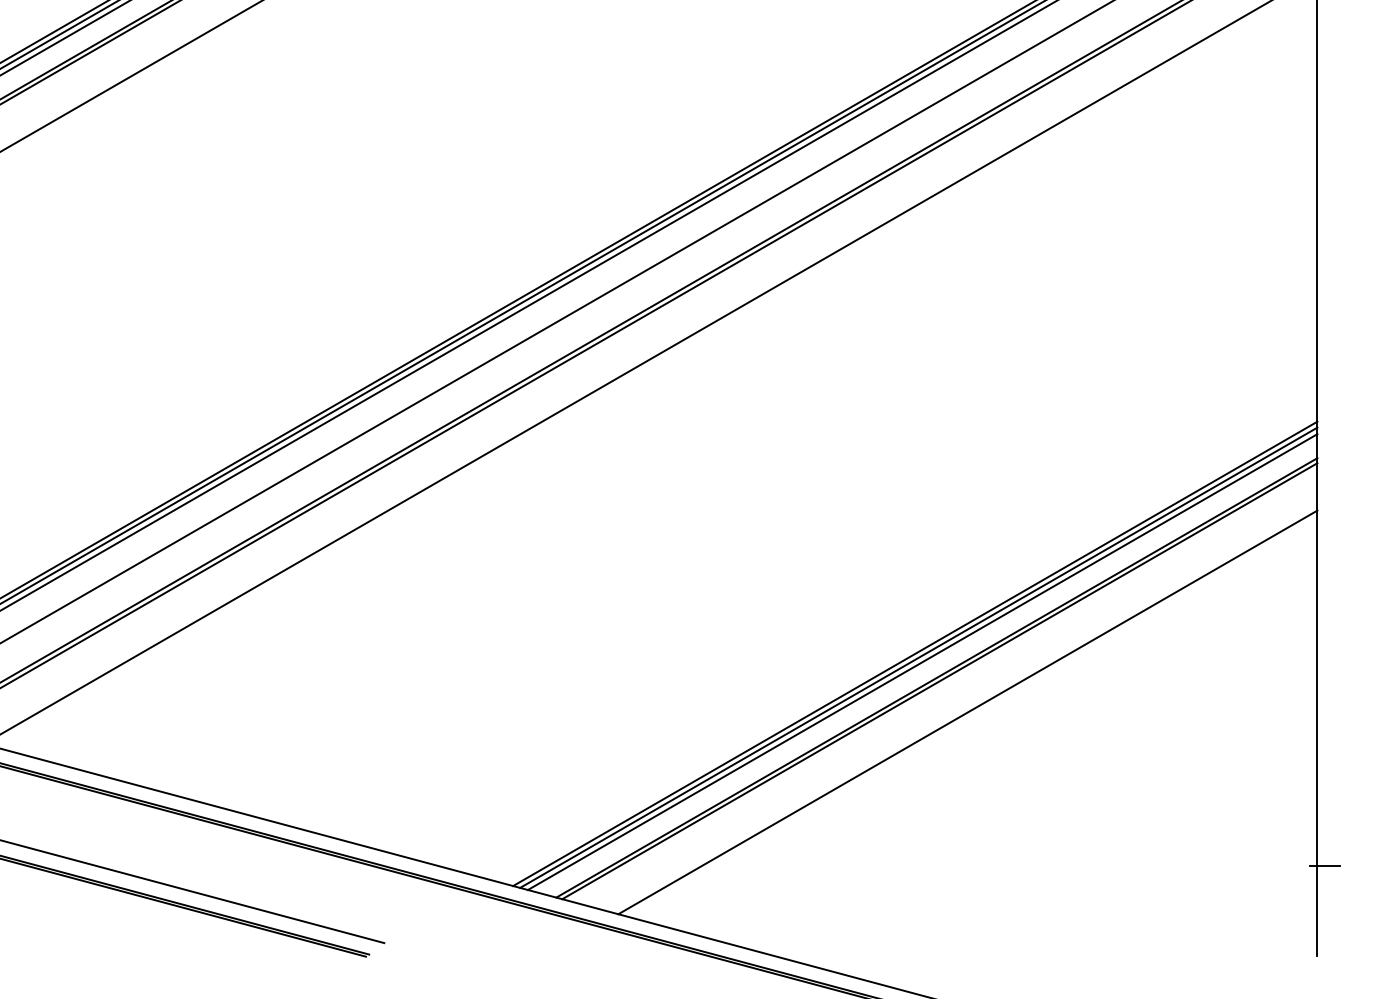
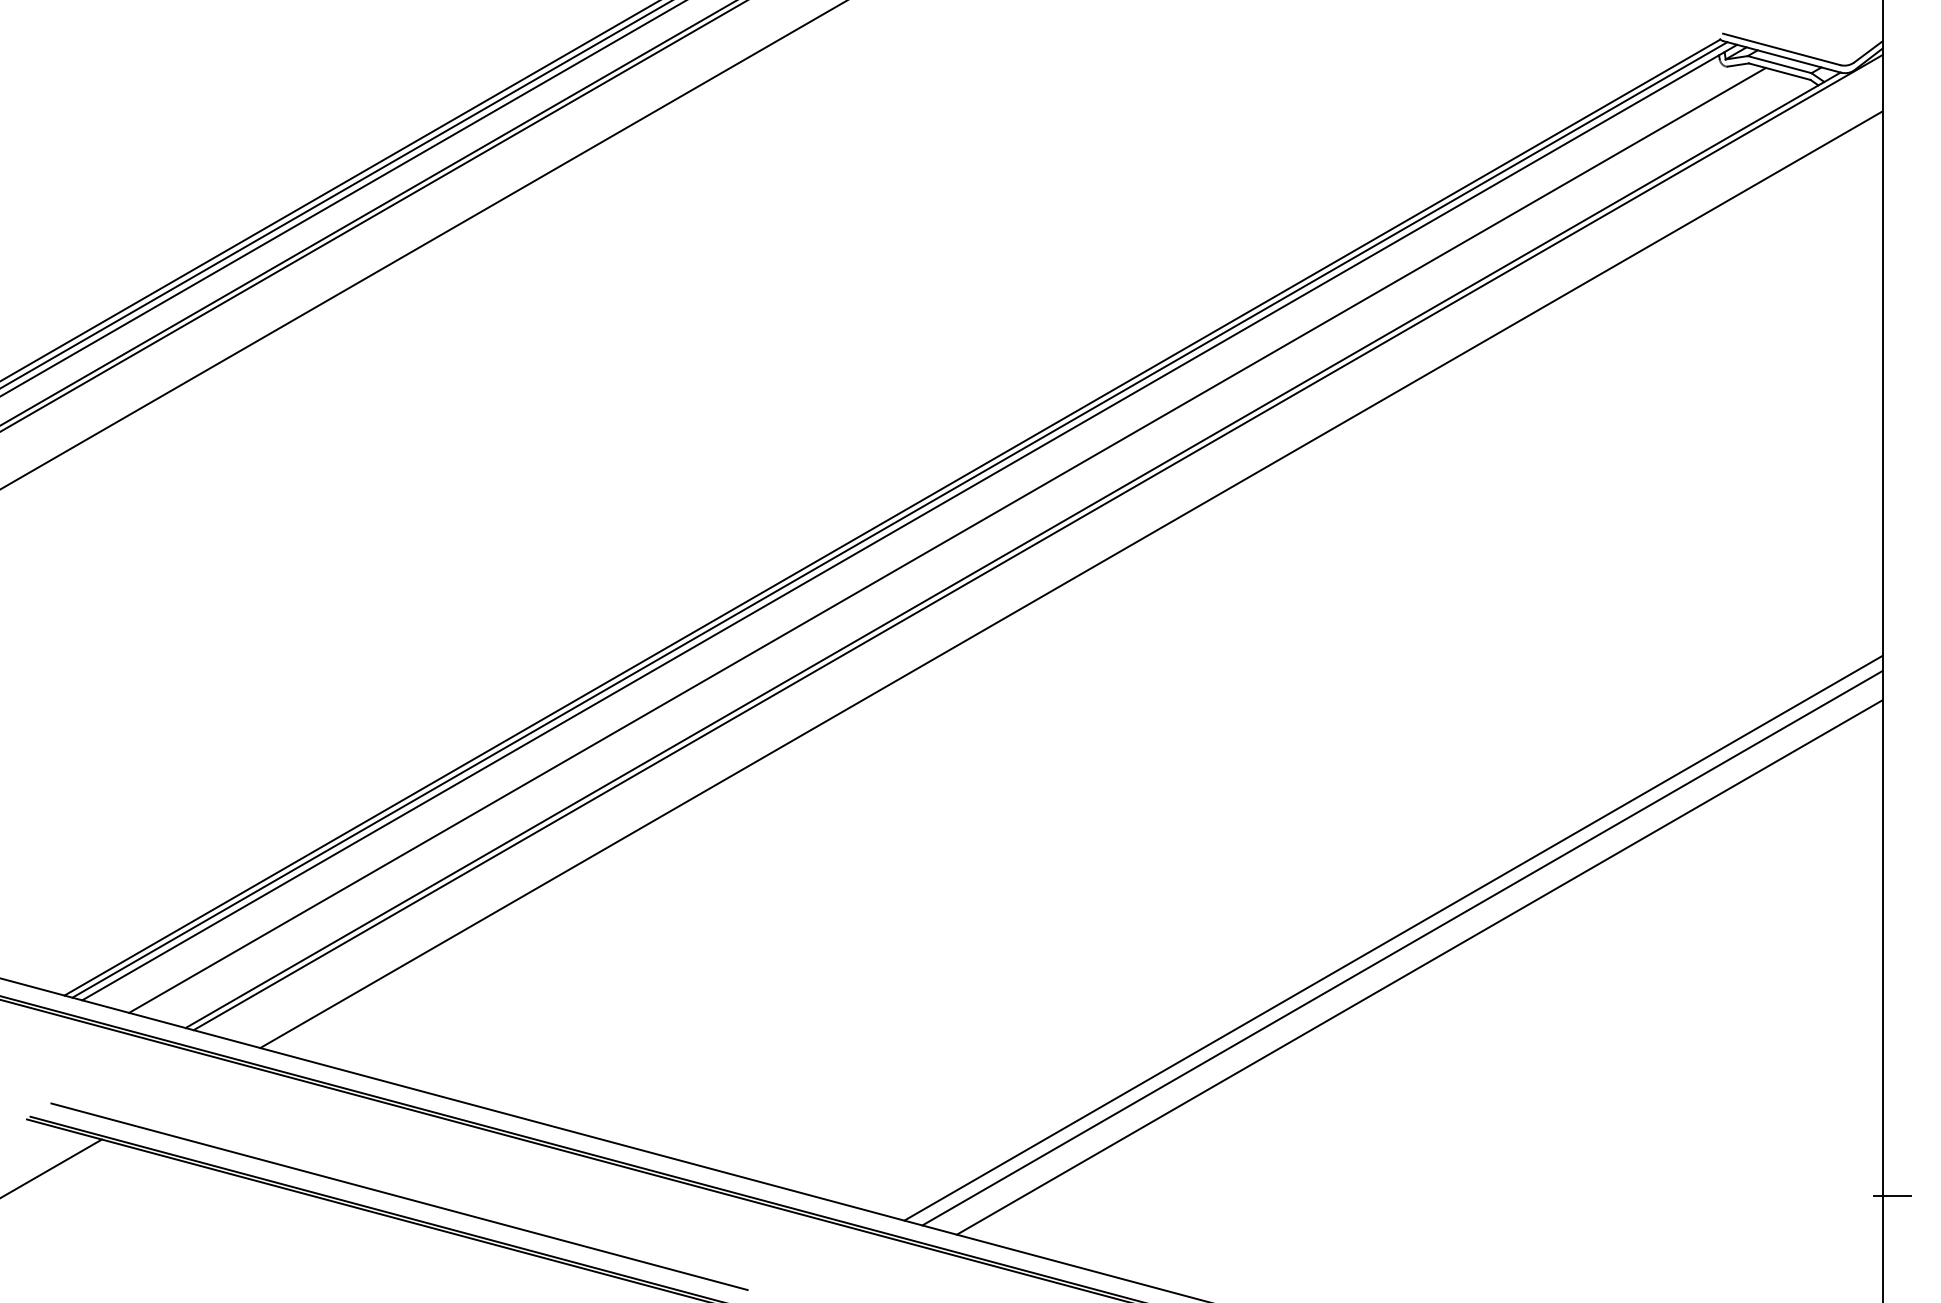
line: (918, 657) -> (1397, 942), removed
line: (939, 681) -> (1423, 971), removed
line: (967, 711) -> (1457, 1008), removed

